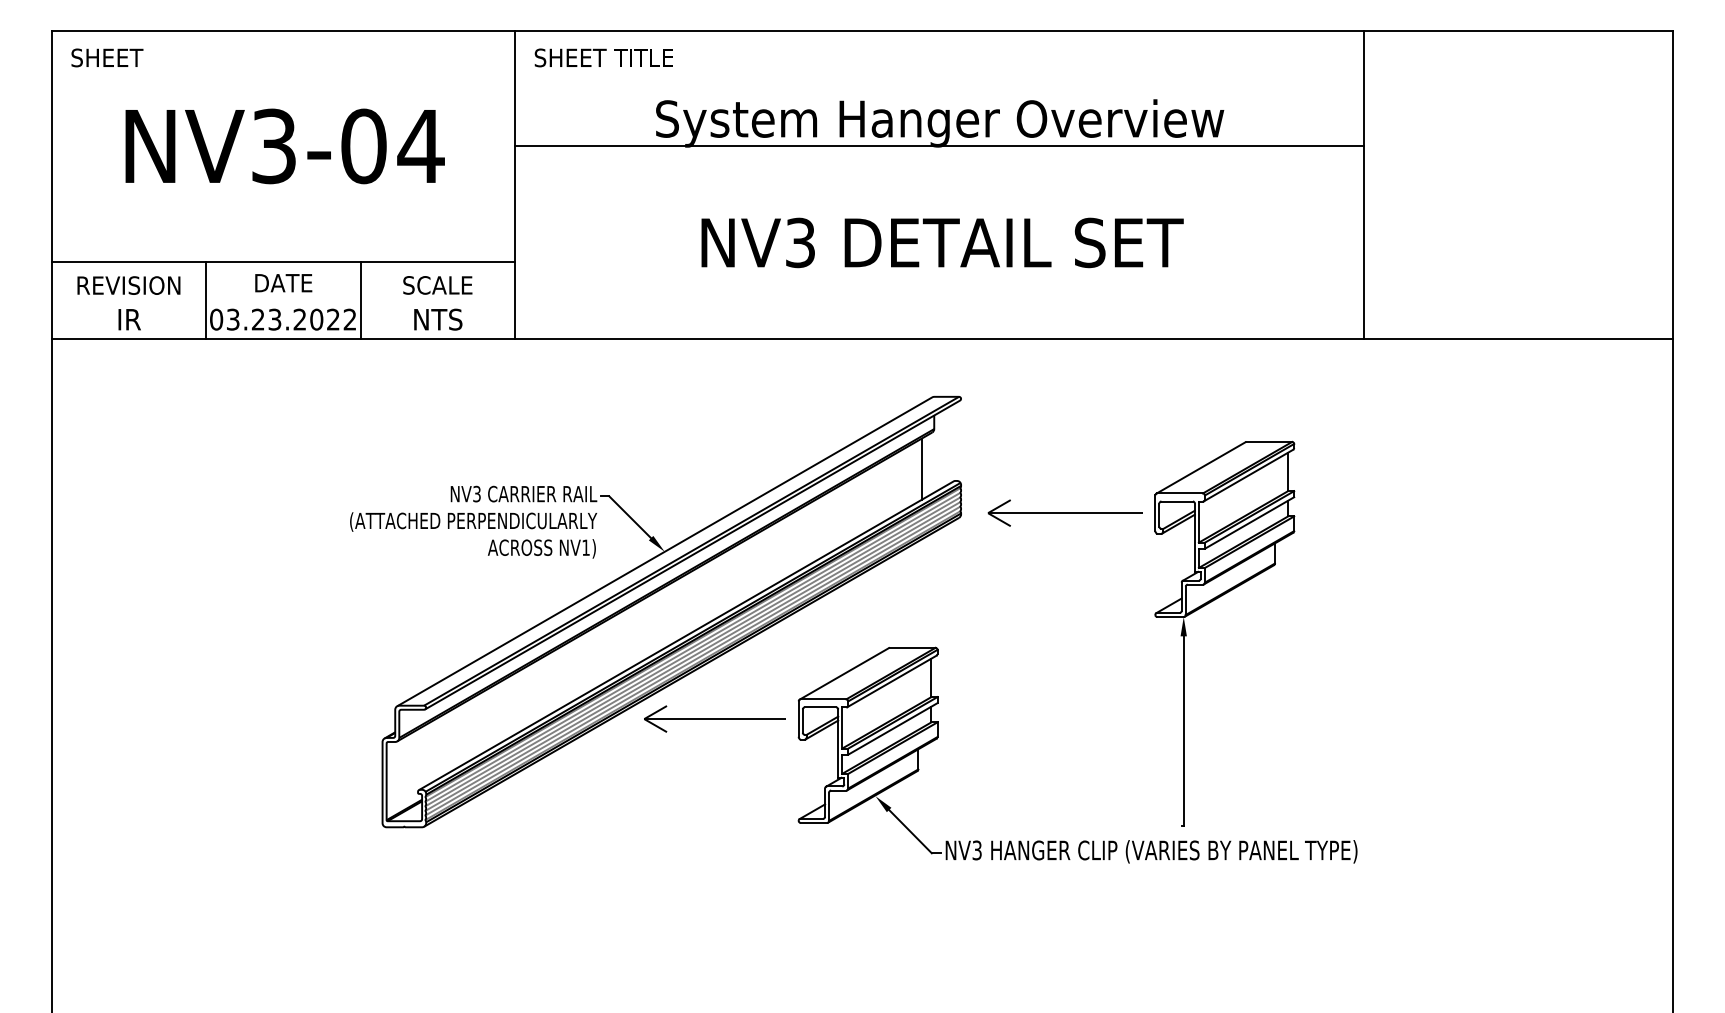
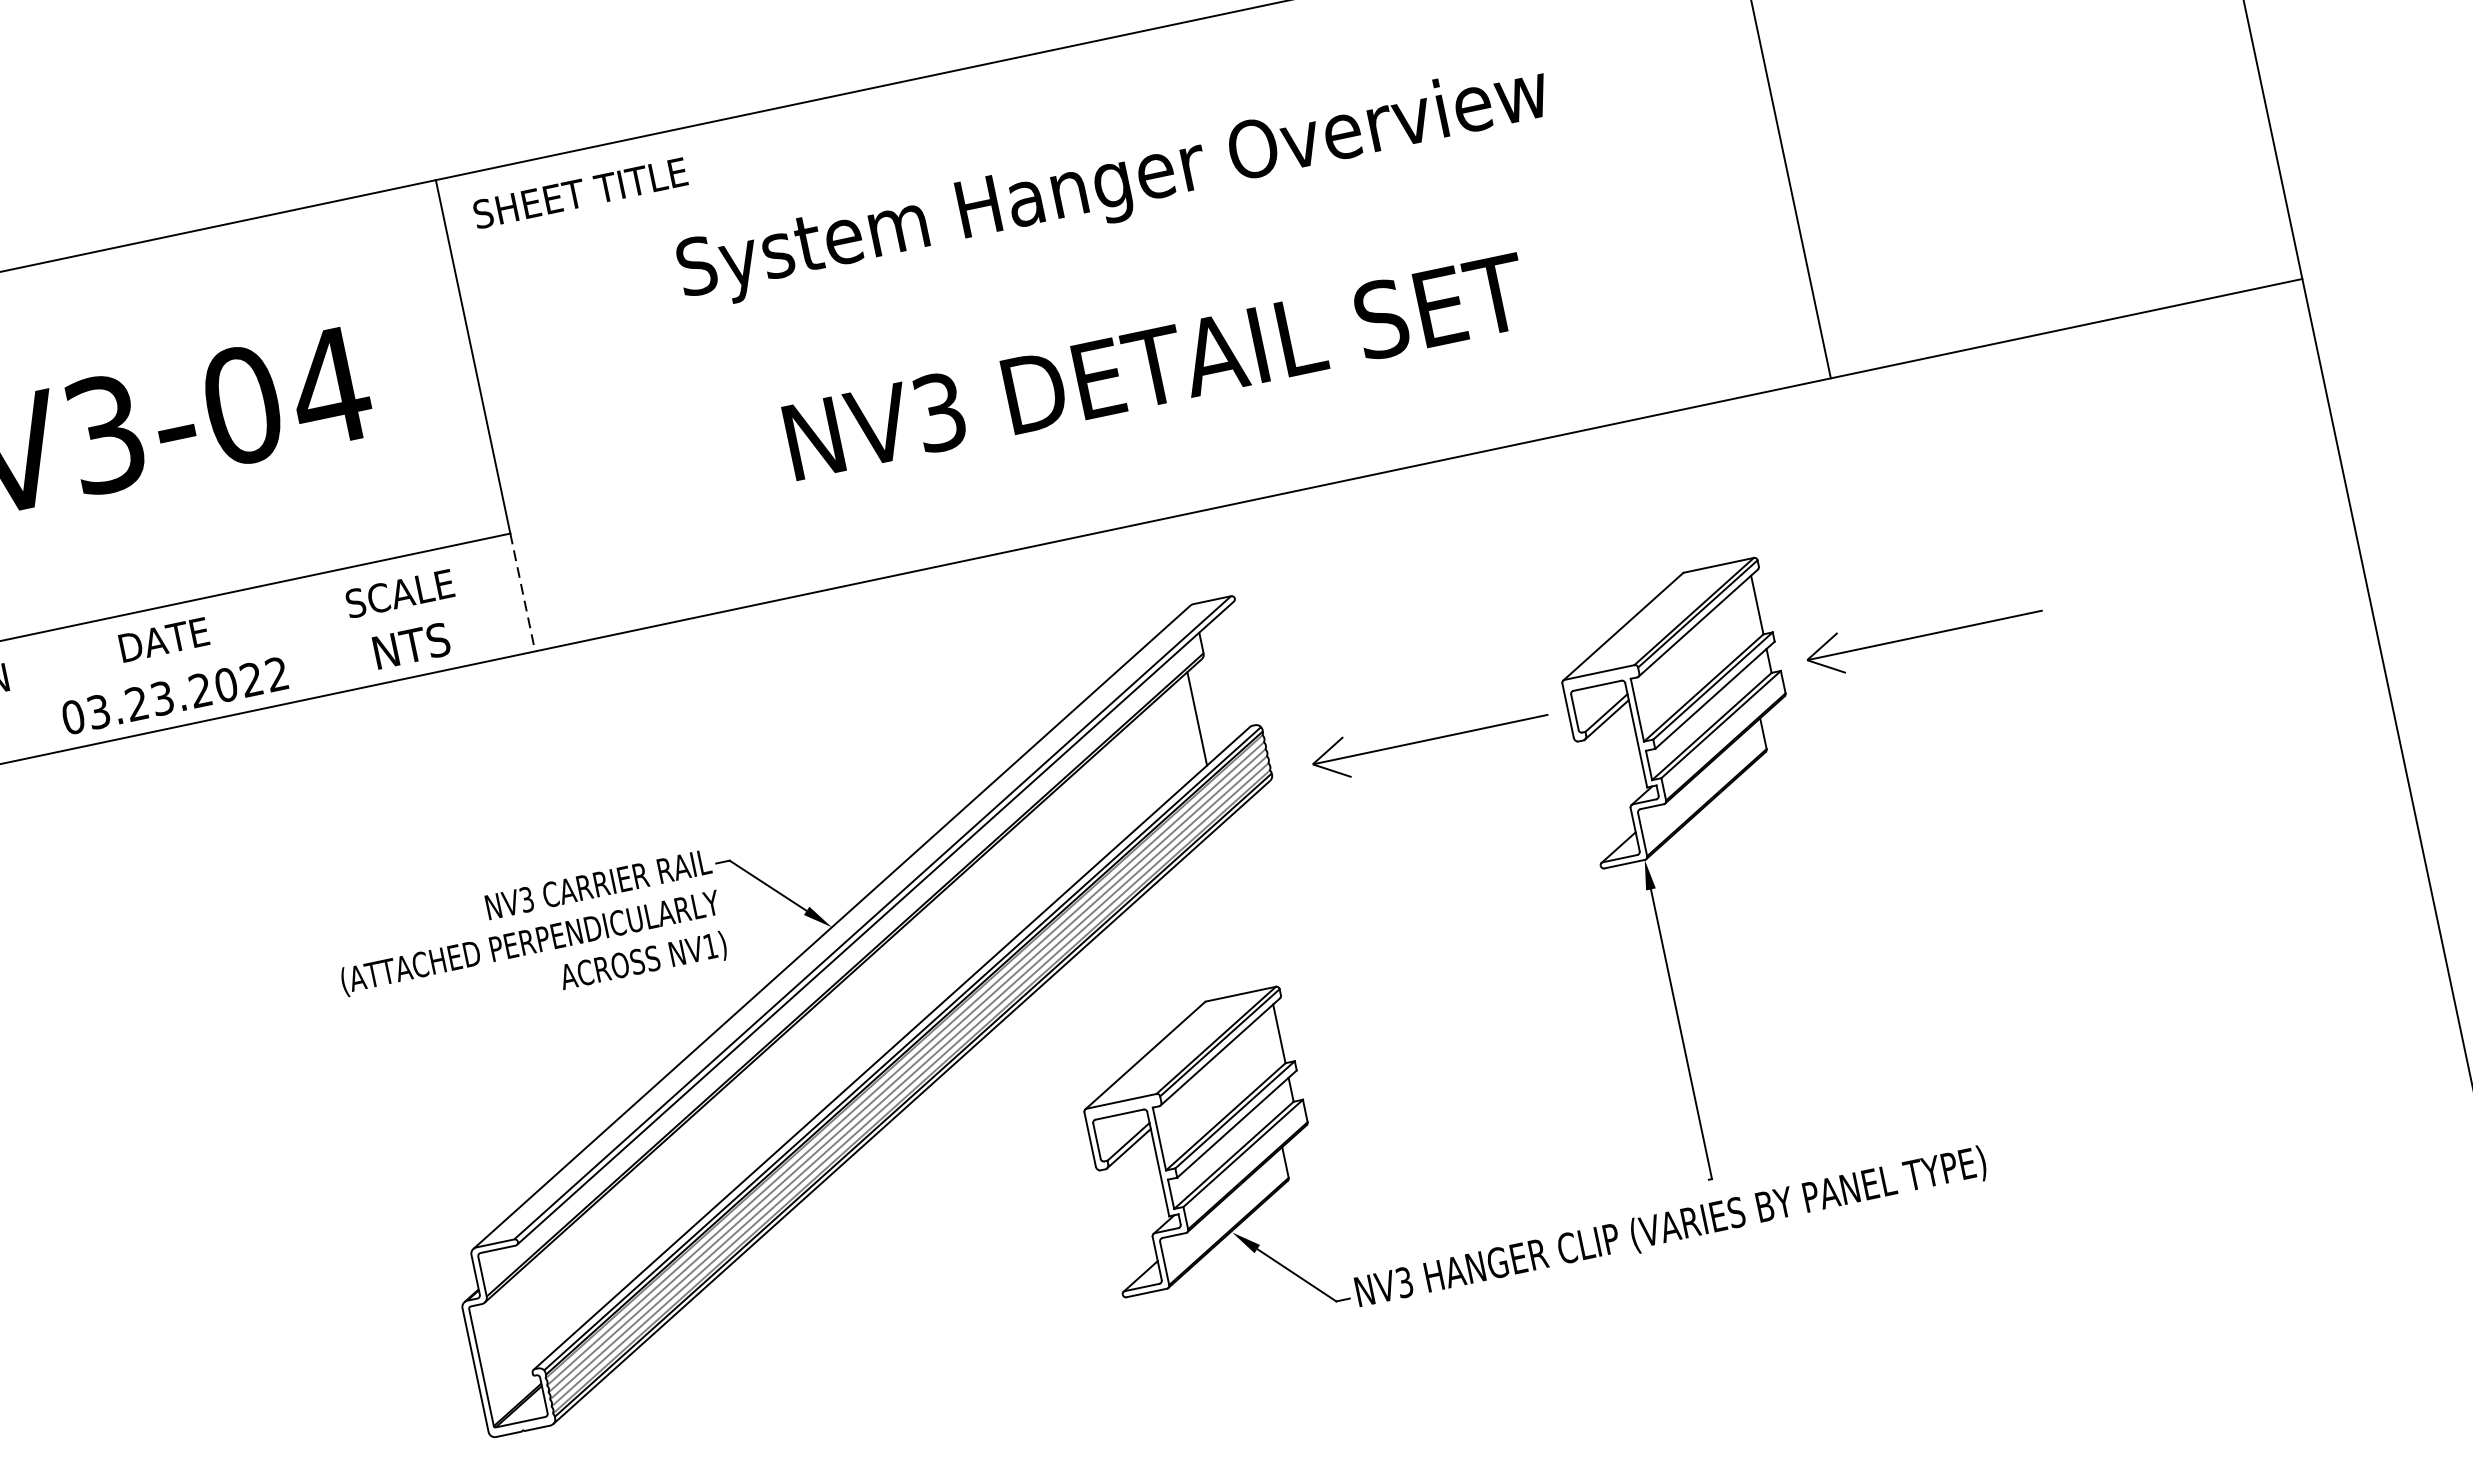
line: (939, 146) -> (1120, 220), removed
line: (206, 300) -> (51, 691), removed
line: (360, 300) -> (286, 641), removed
line: (515, 300) -> (523, 591), solid -> dashed
part: (1388, 512) -> (1923, 634), added
part: (714, 718) -> (961, 1165), removed

